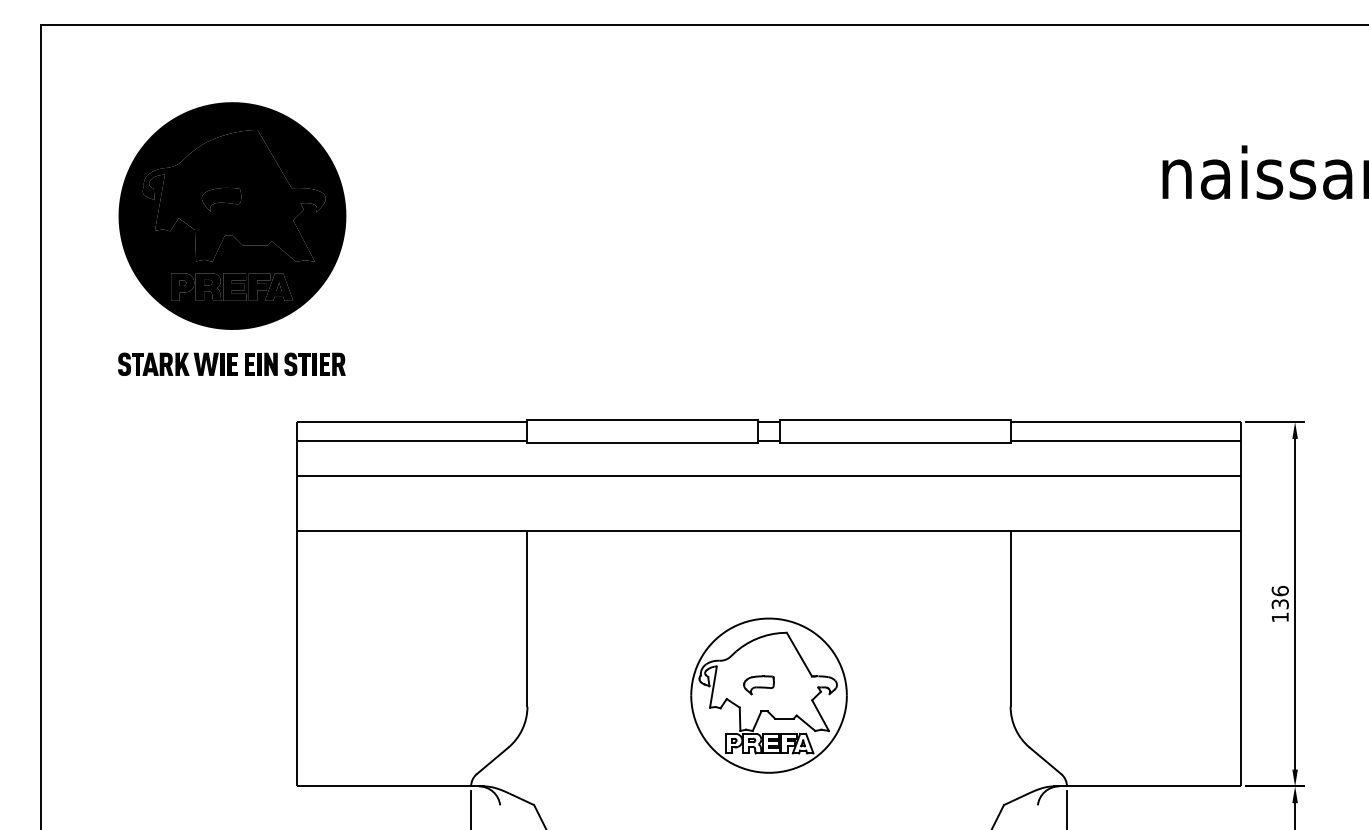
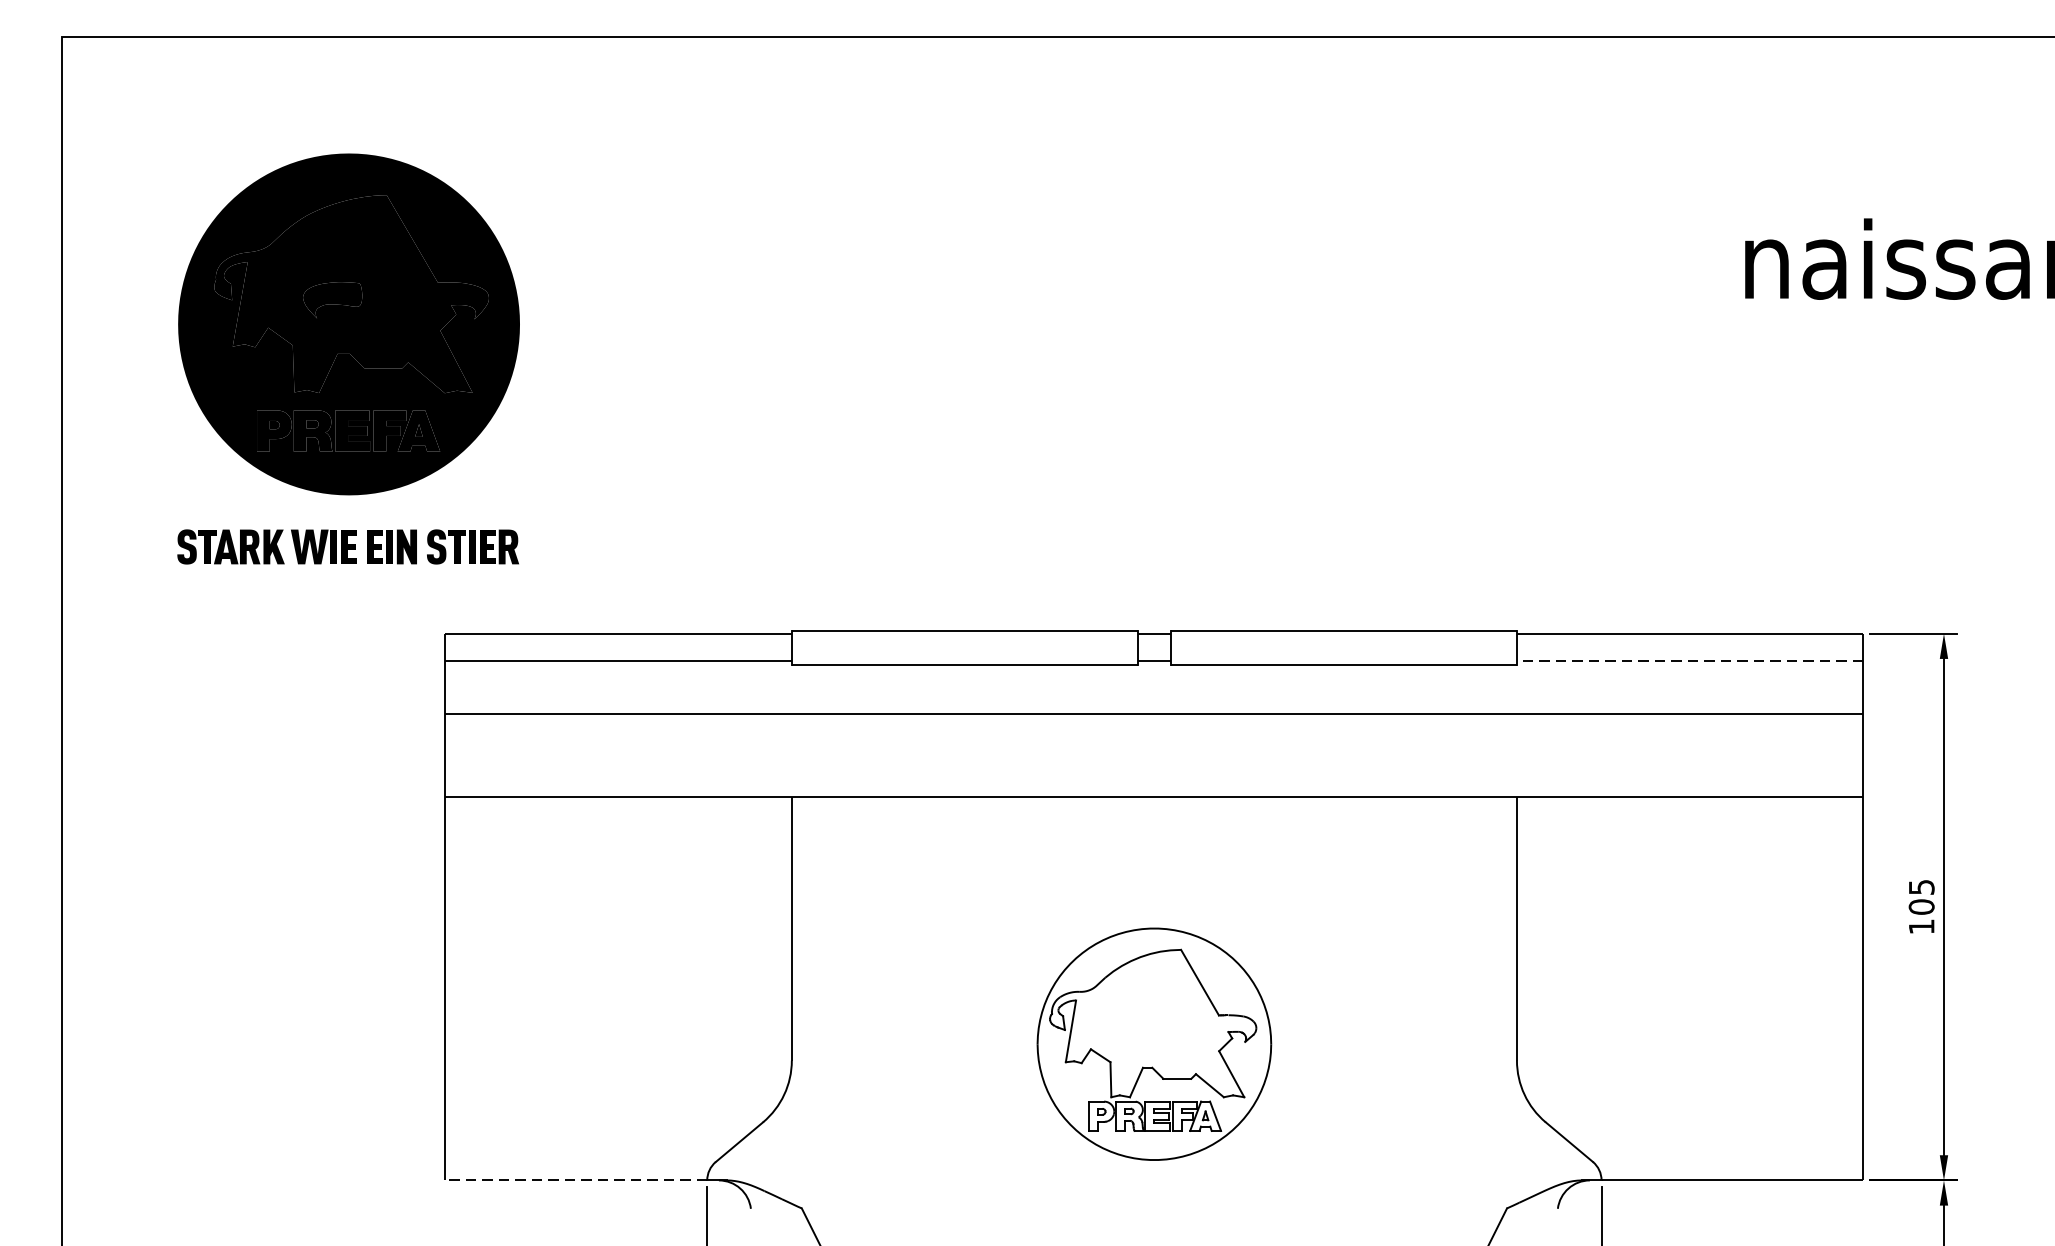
line: (1125, 440) -> (1689, 661), solid -> dashed
text: (1279, 597) -> (1920, 896), 136 -> 105
part: (758, 685) -> (1138, 1028), removed
line: (383, 786) -> (575, 1180), solid -> dashed

